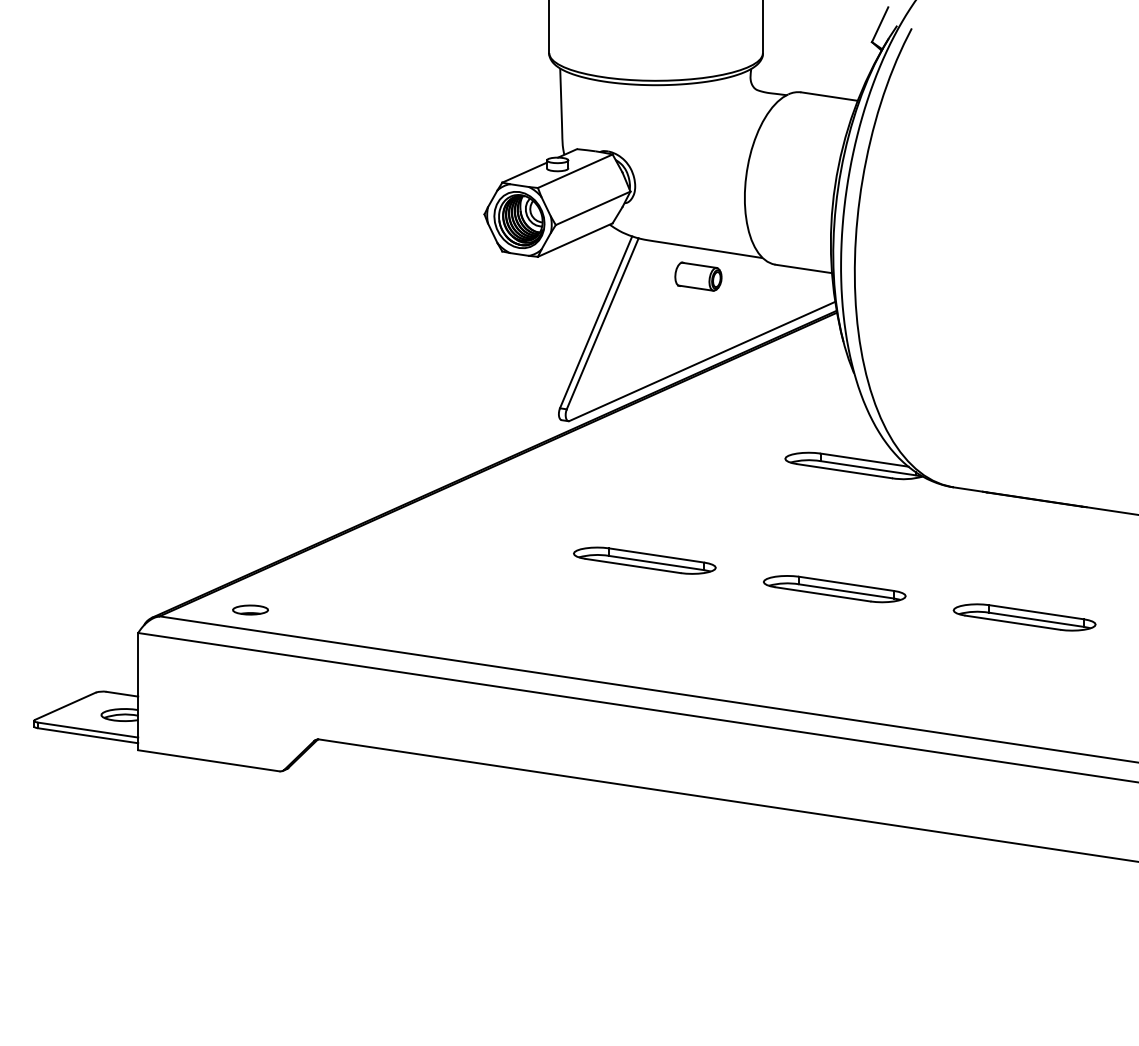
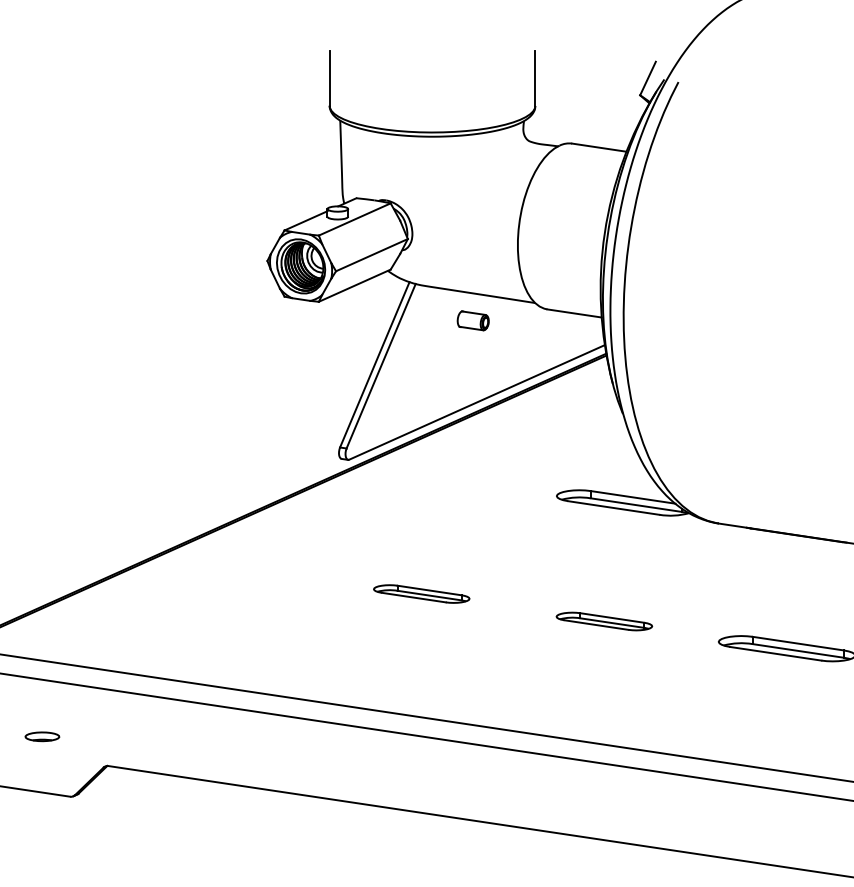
part: (698, 276) -> (473, 320), size x0.7
part: (644, 560) -> (421, 593), size x0.7
part: (834, 589) -> (604, 621), size x0.7
part: (250, 609) -> (42, 736), moved

